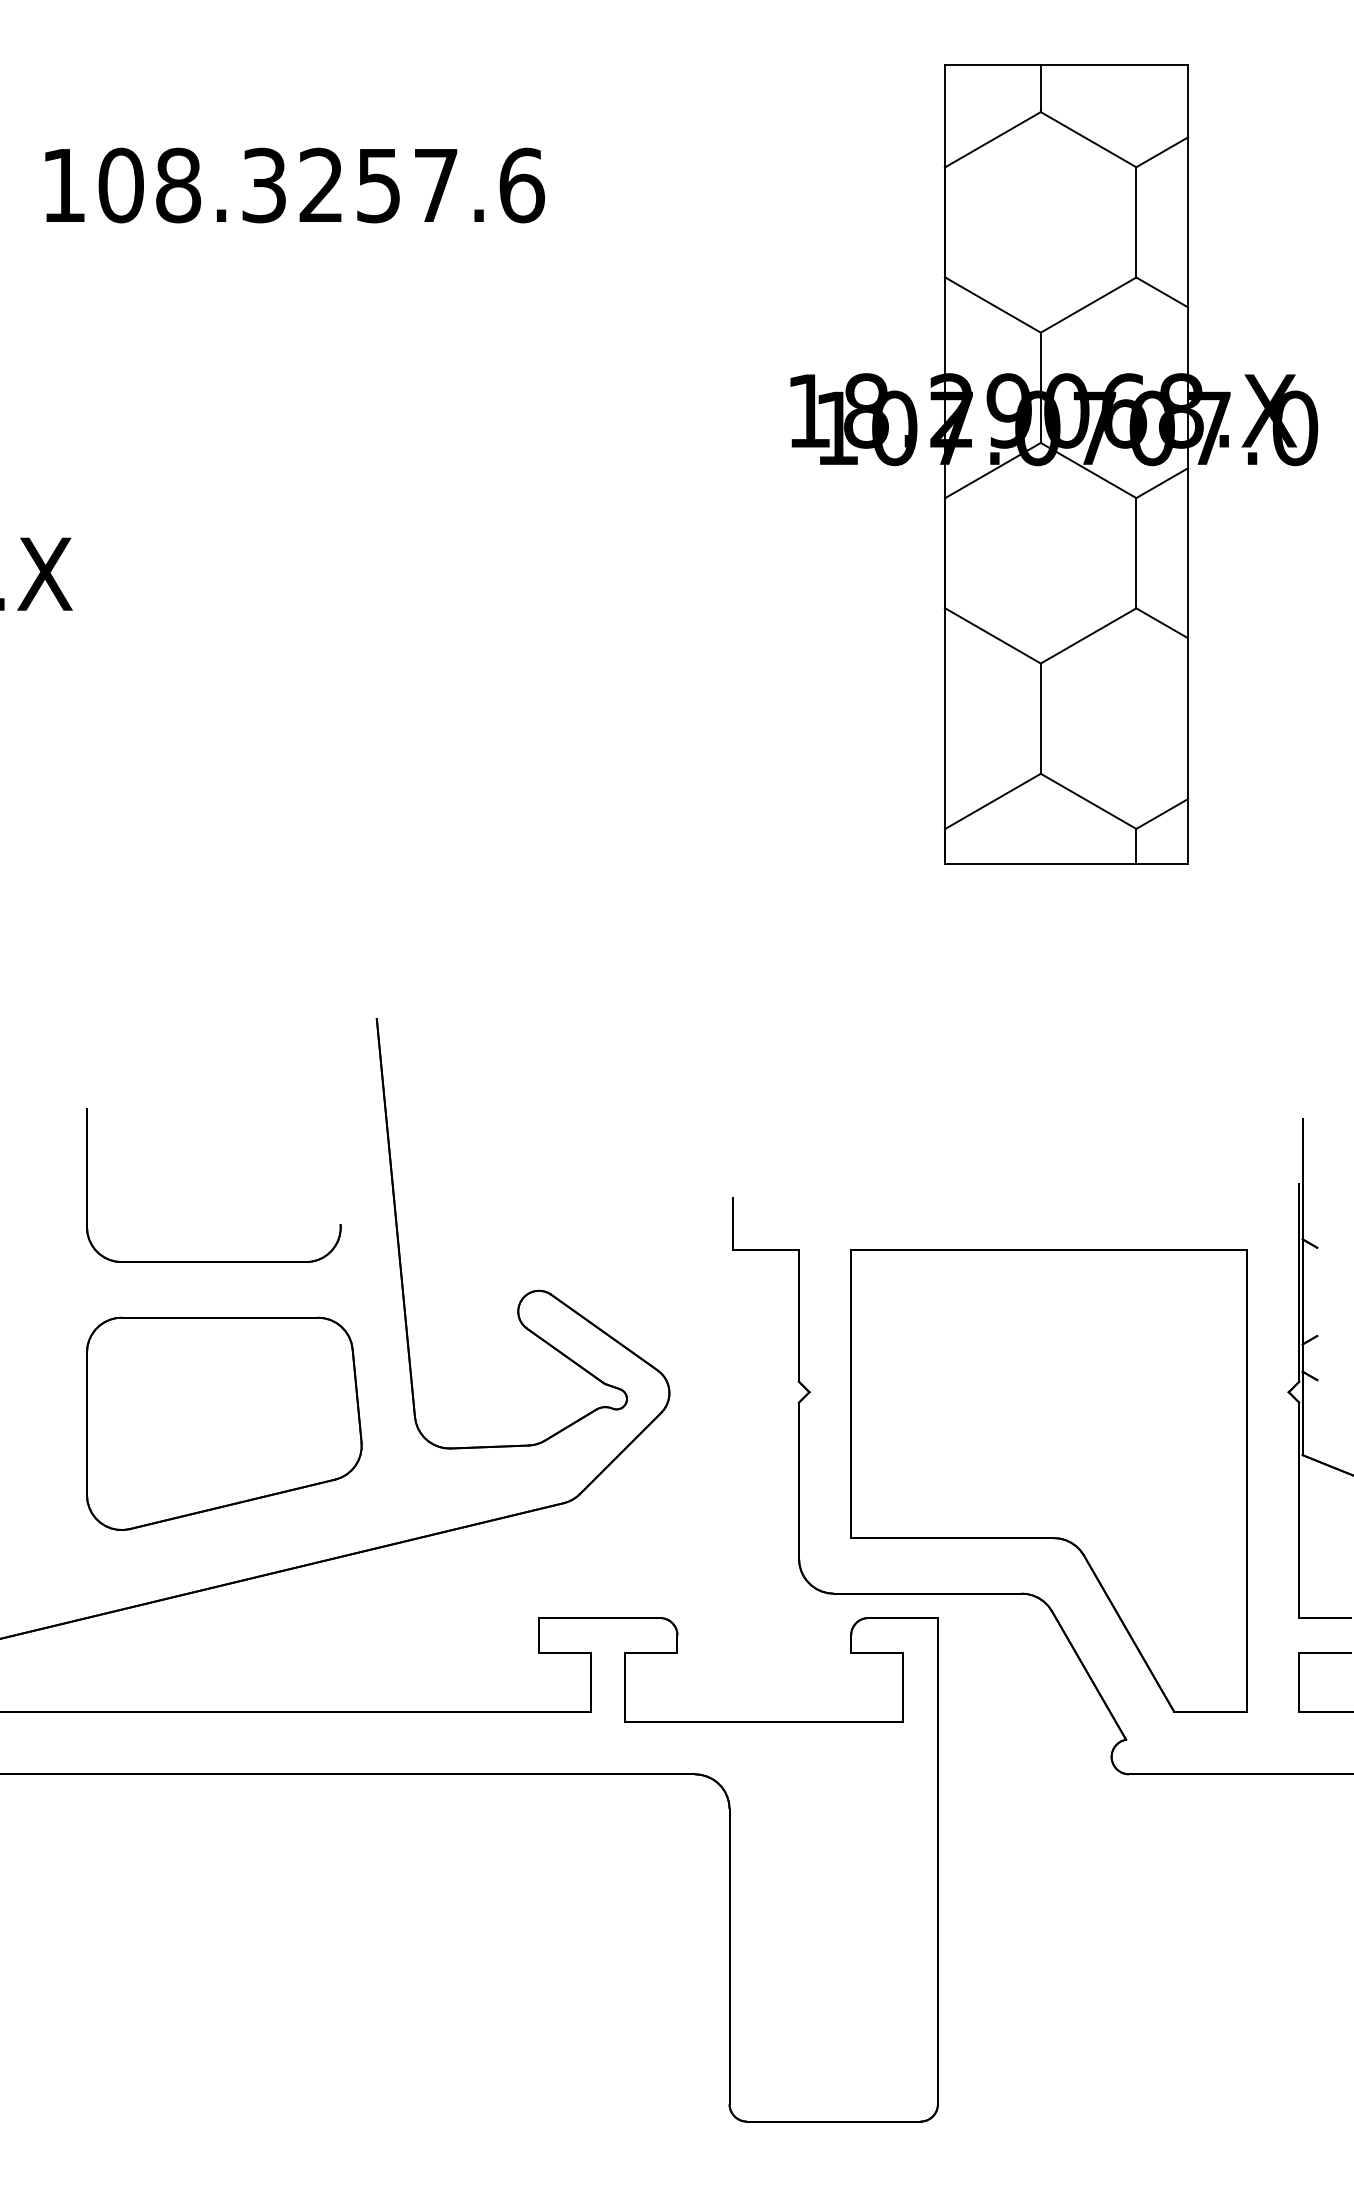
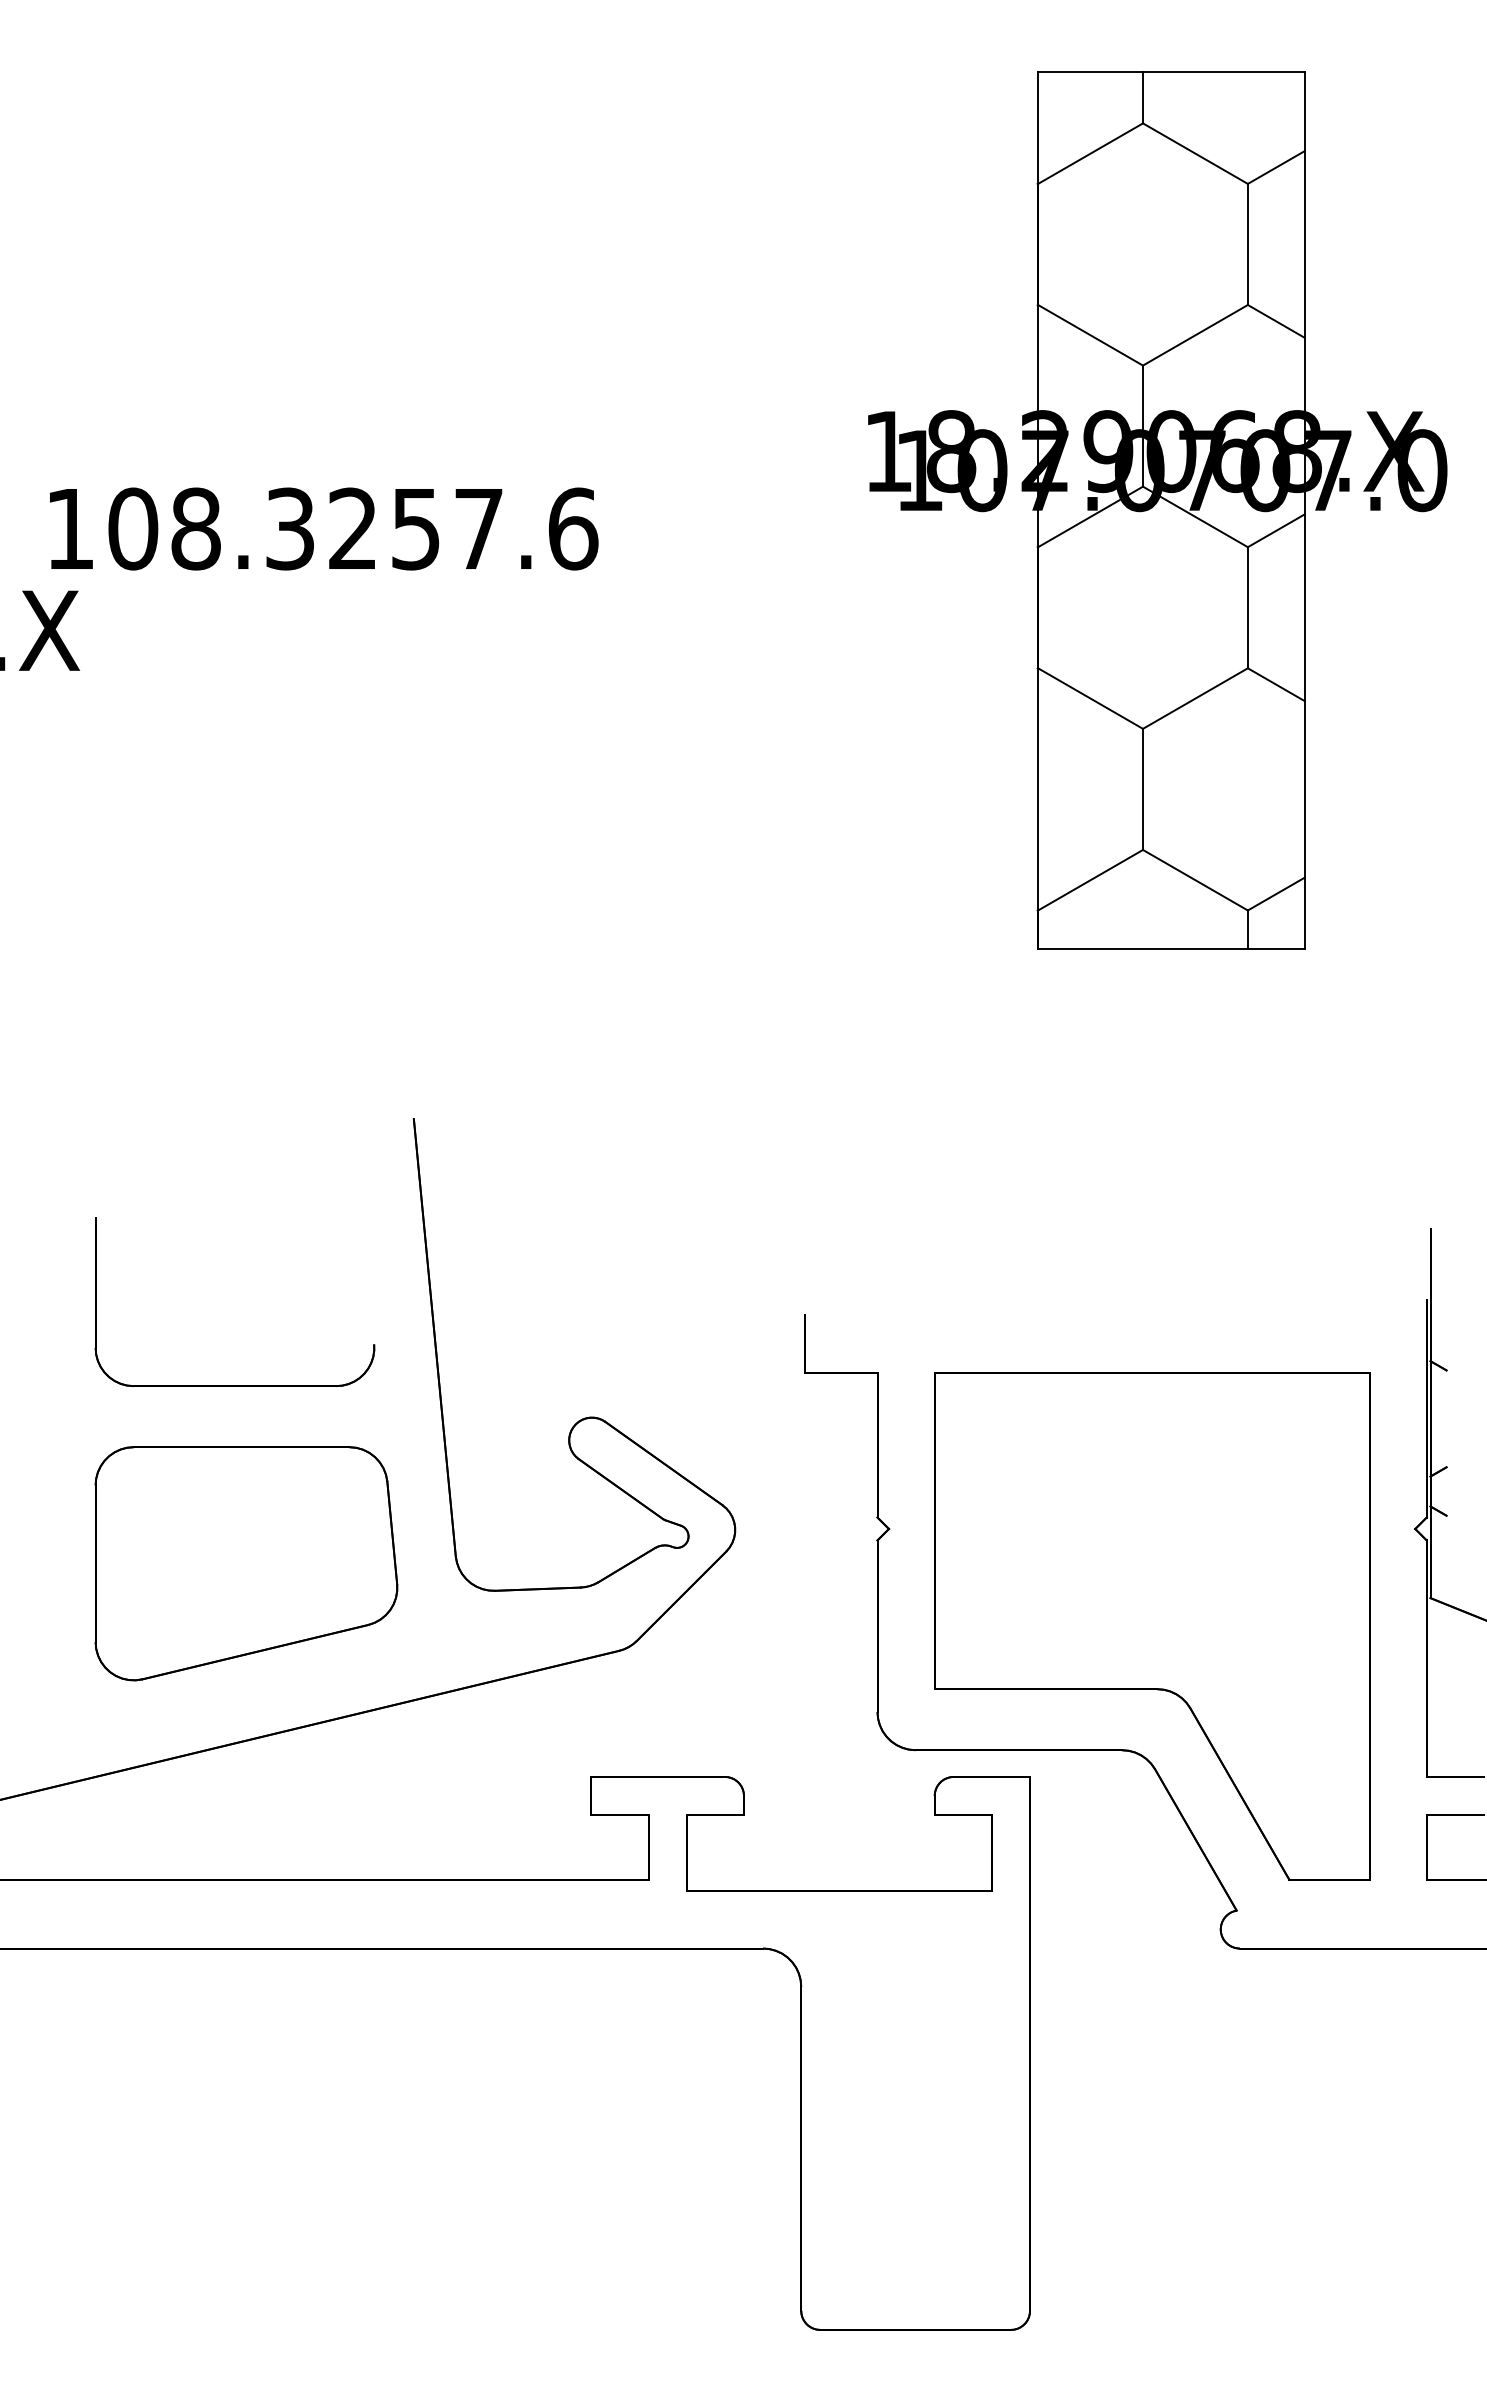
text: (295, 185) -> (324, 528), moved

